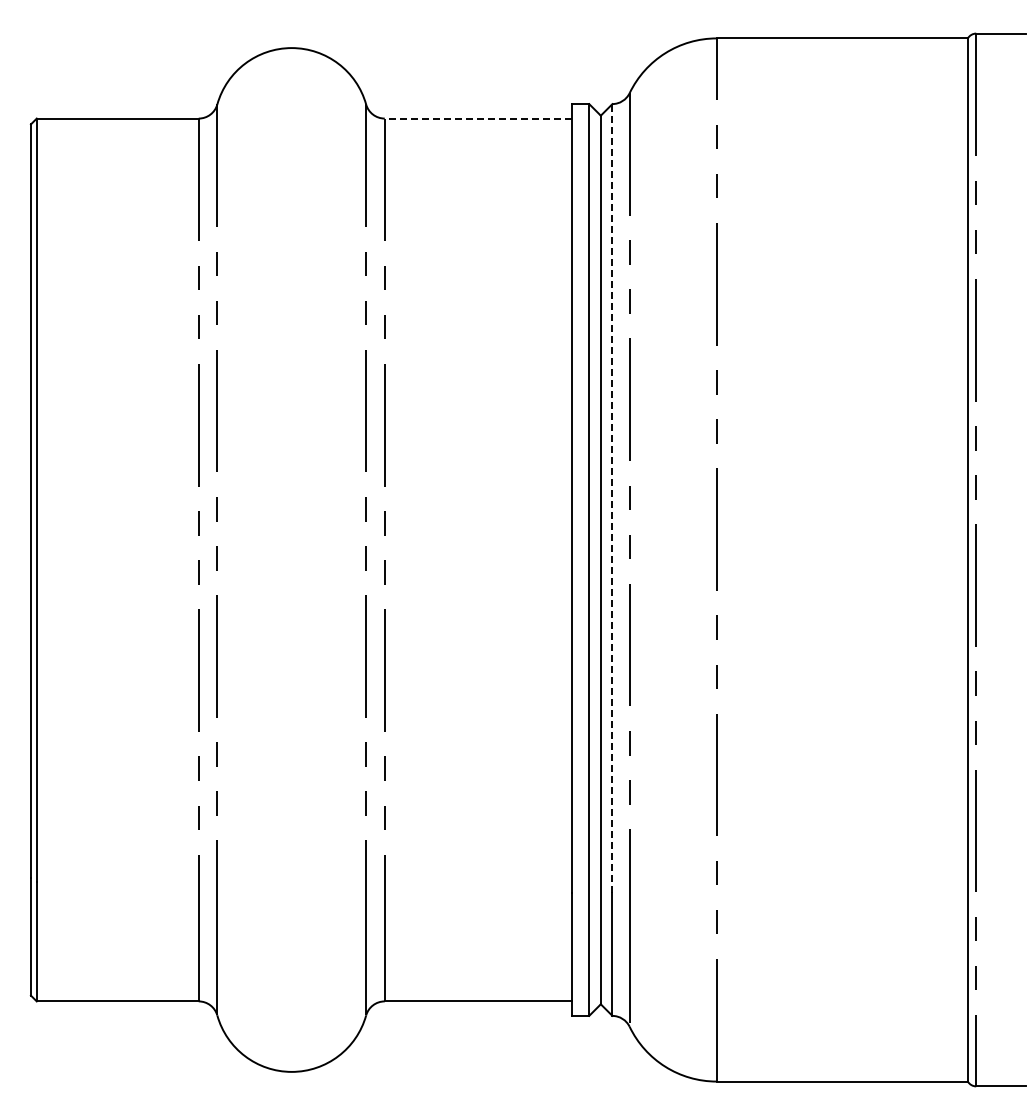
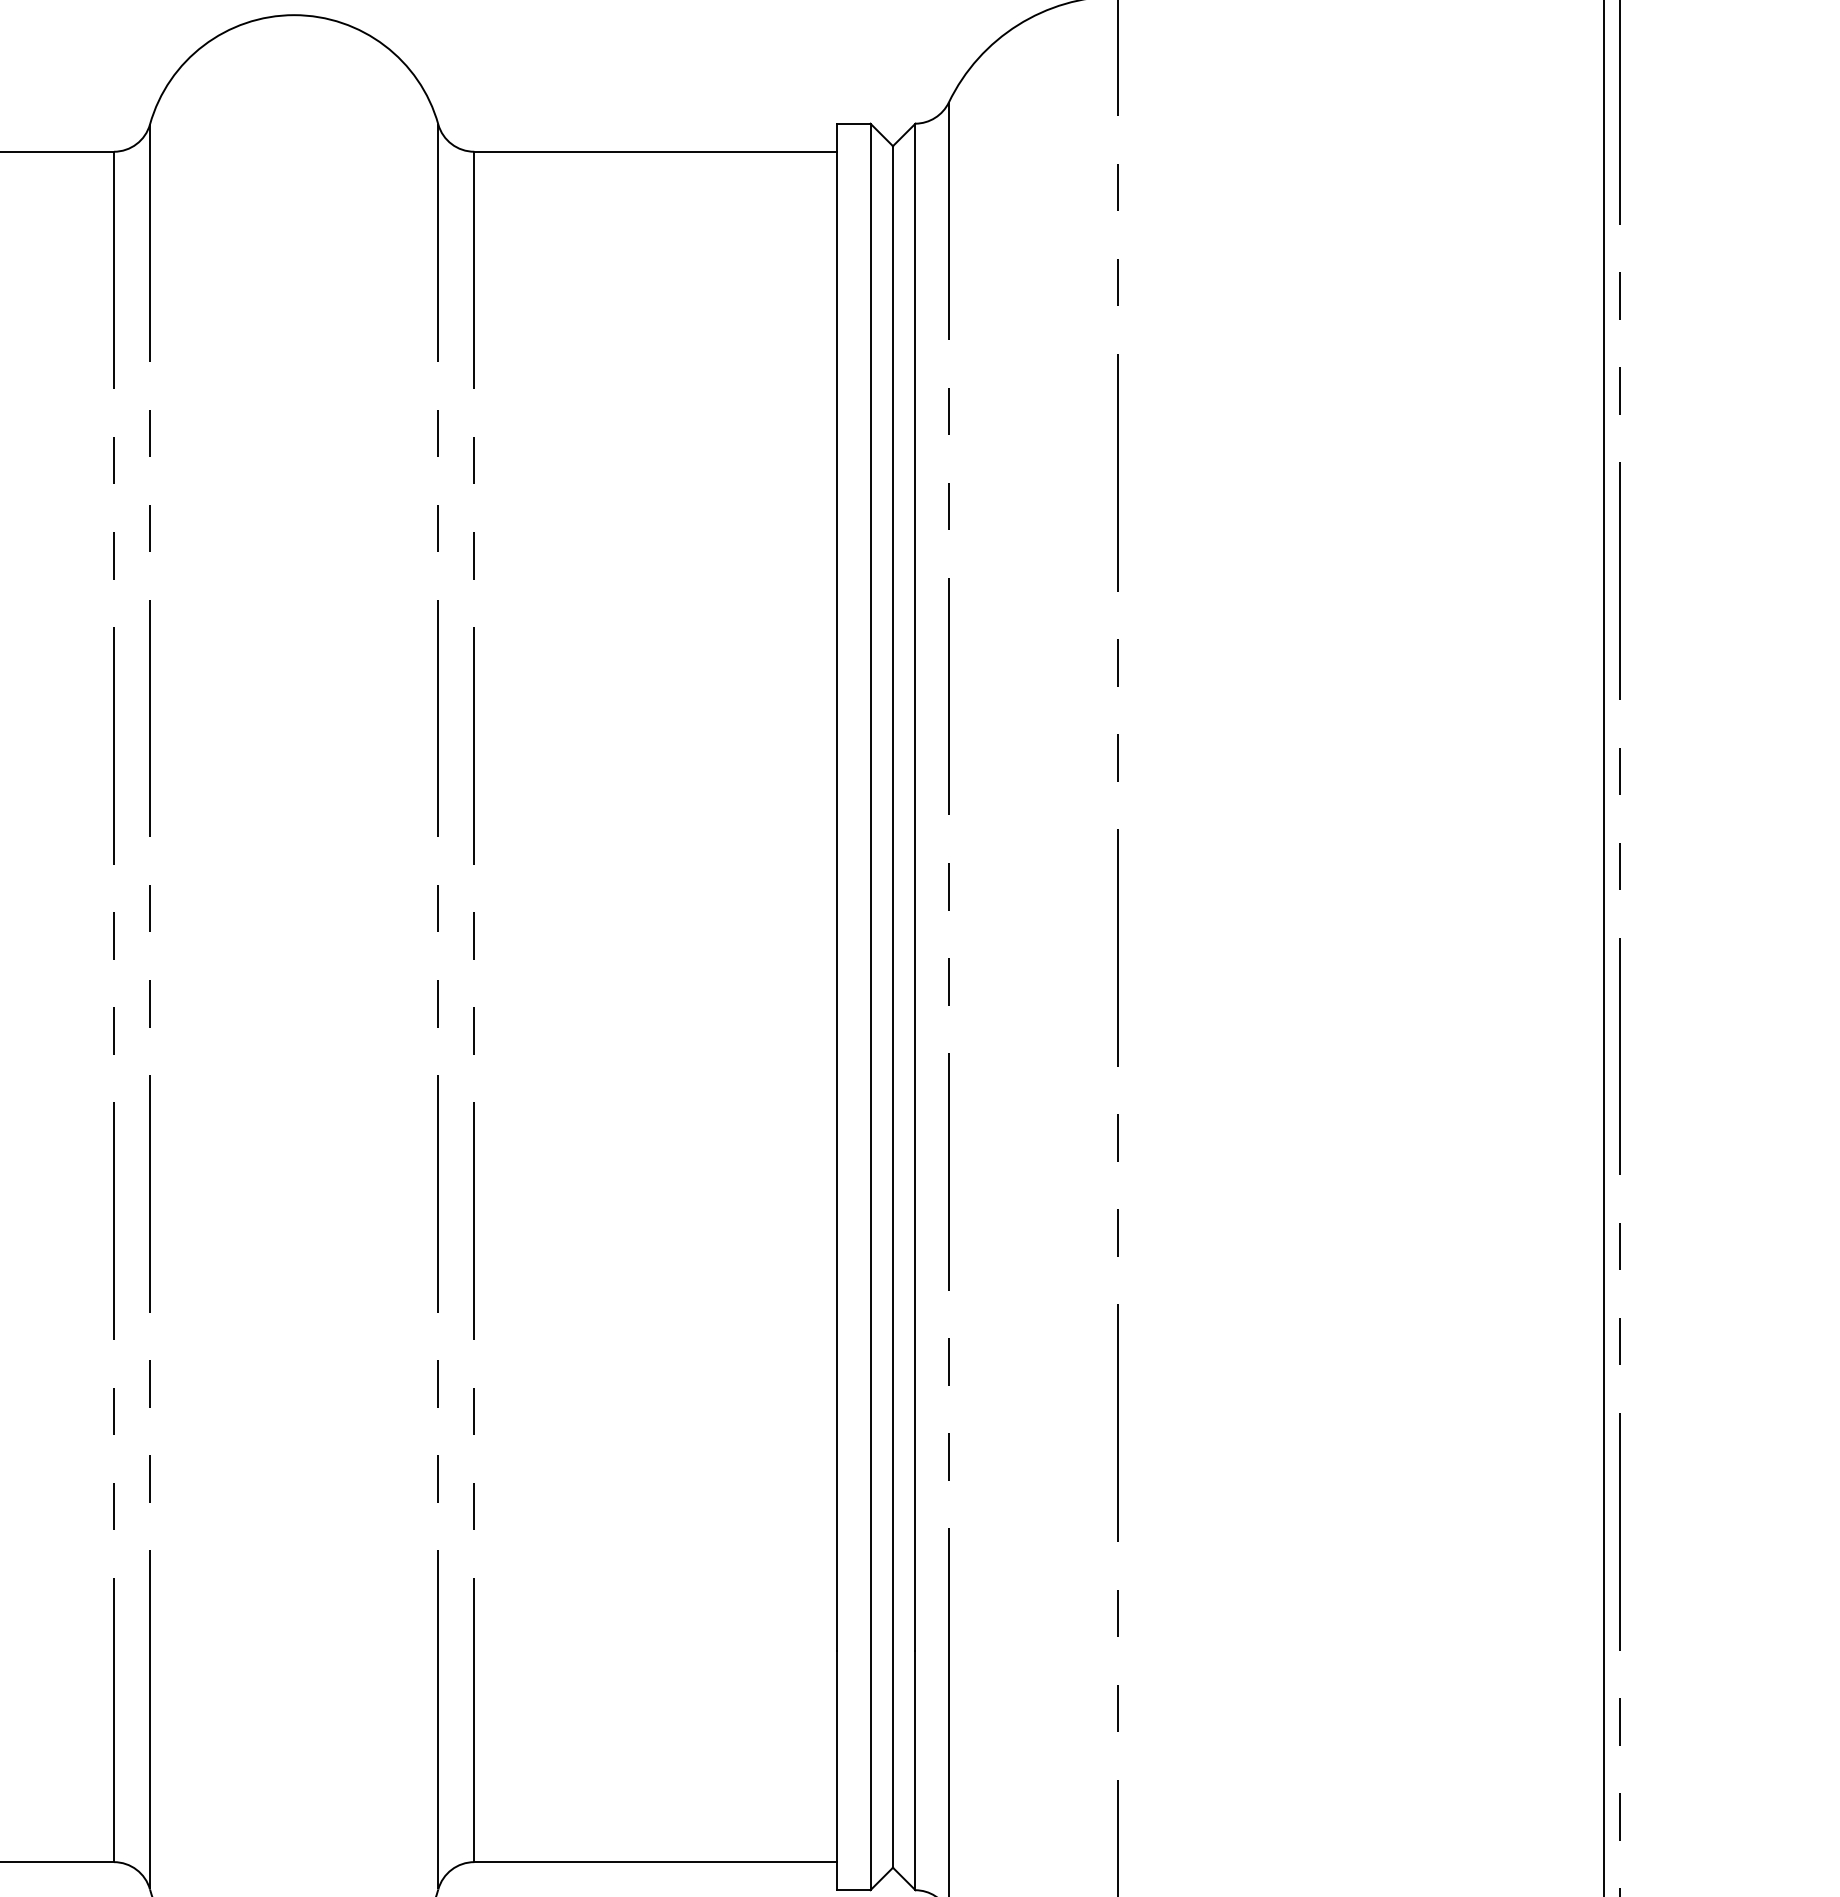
line: (478, 118) -> (655, 151), dashed -> solid
line: (612, 497) -> (915, 885), dashed -> solid

